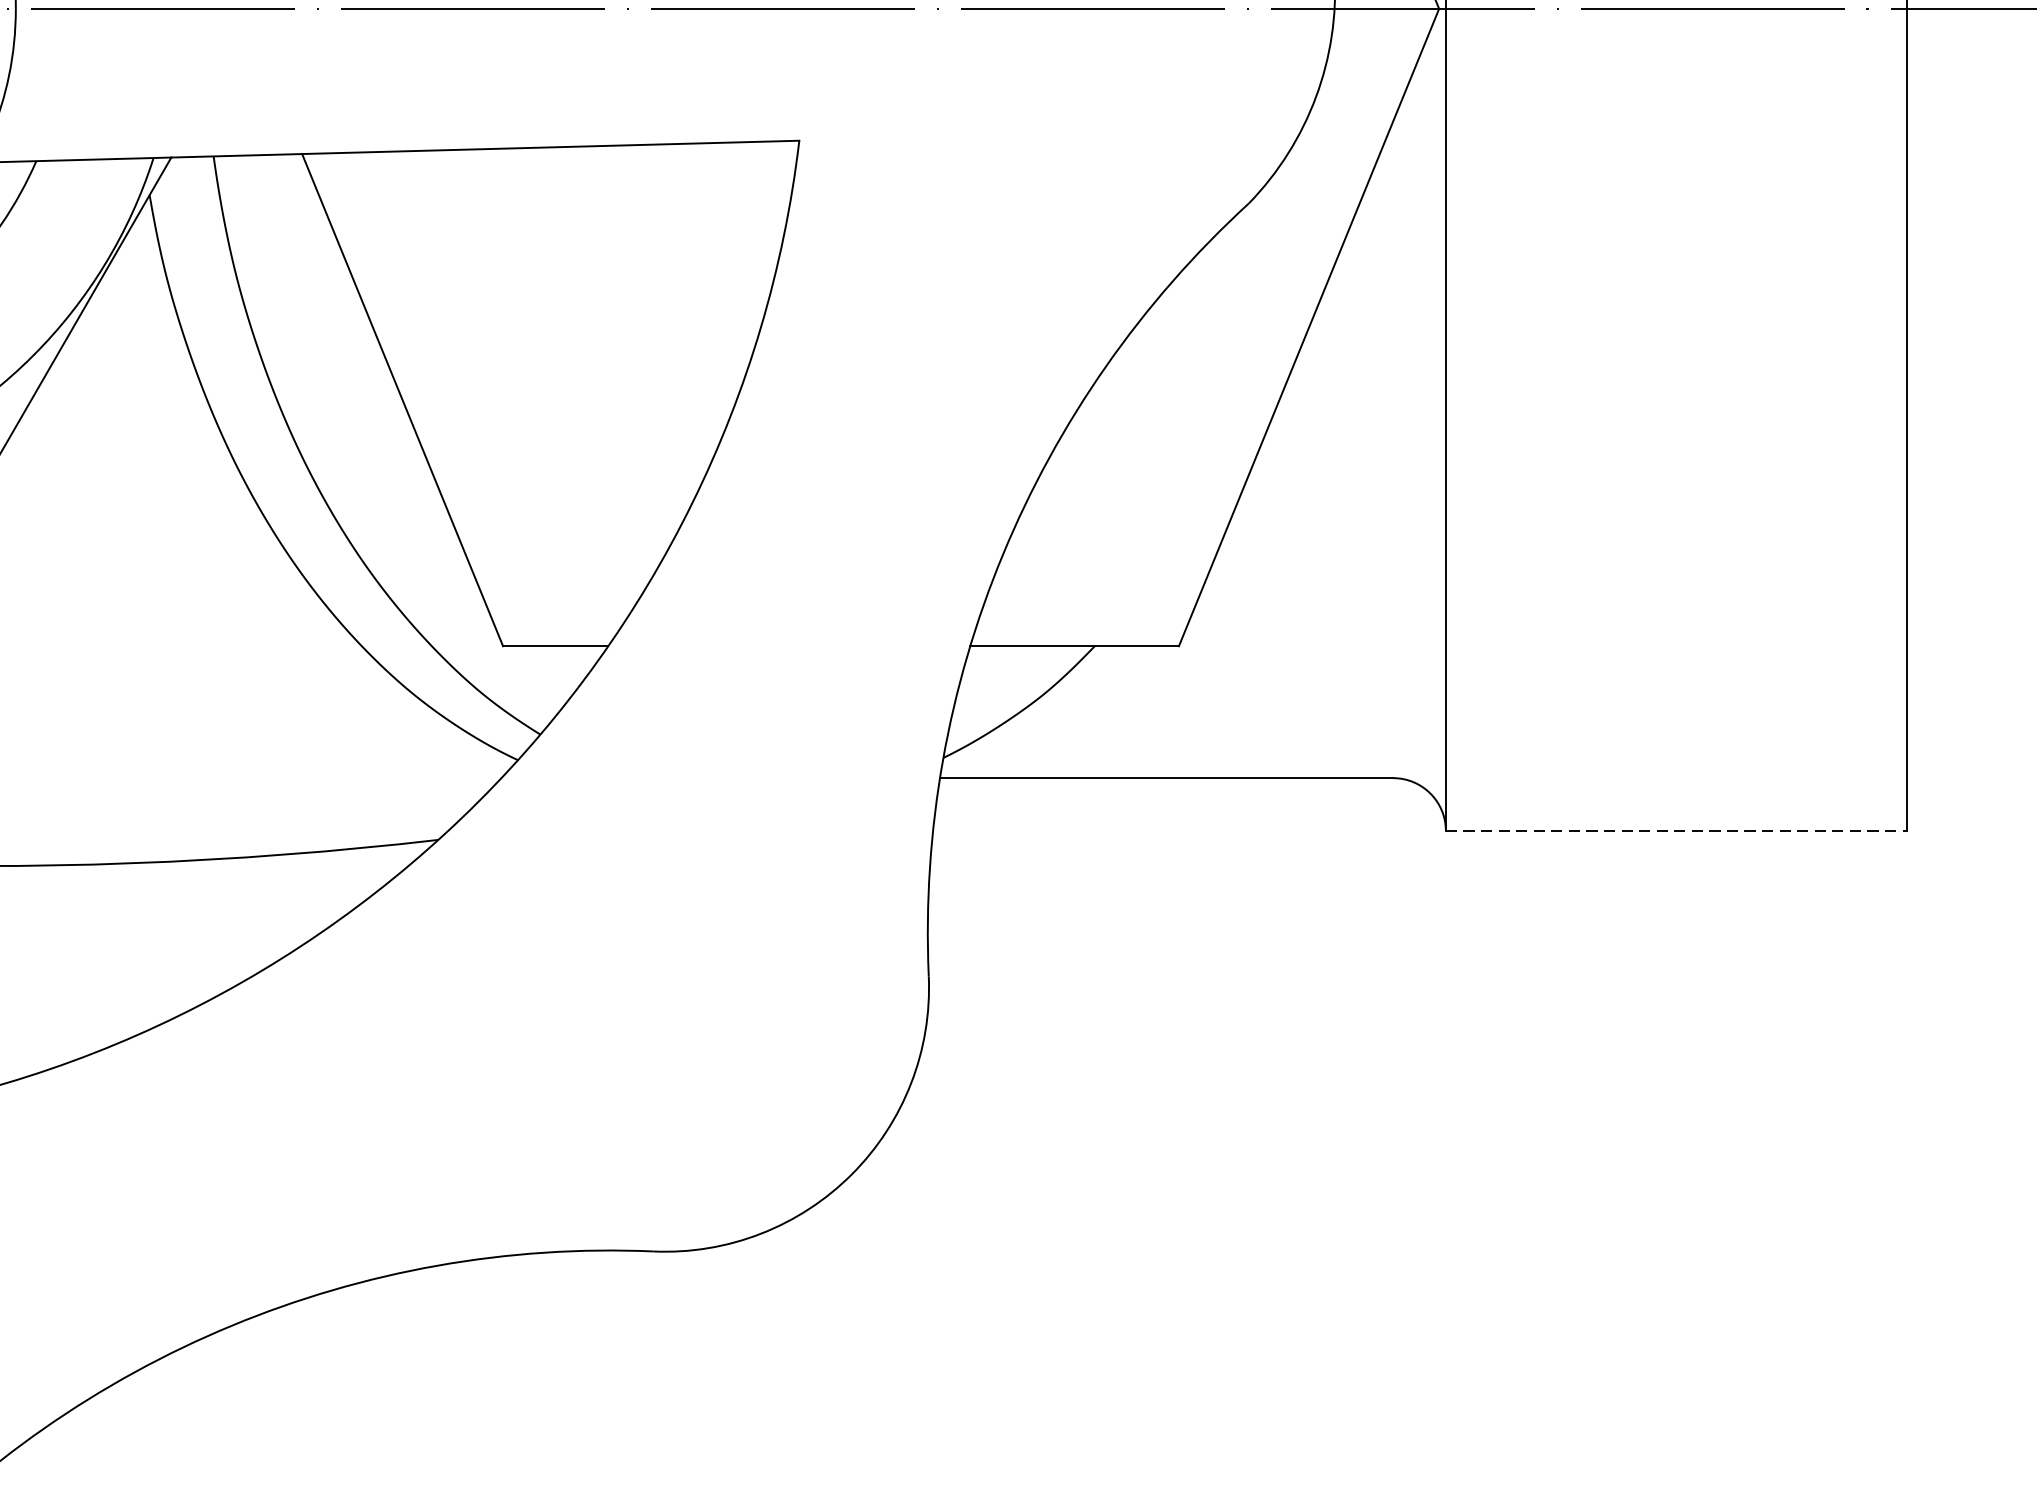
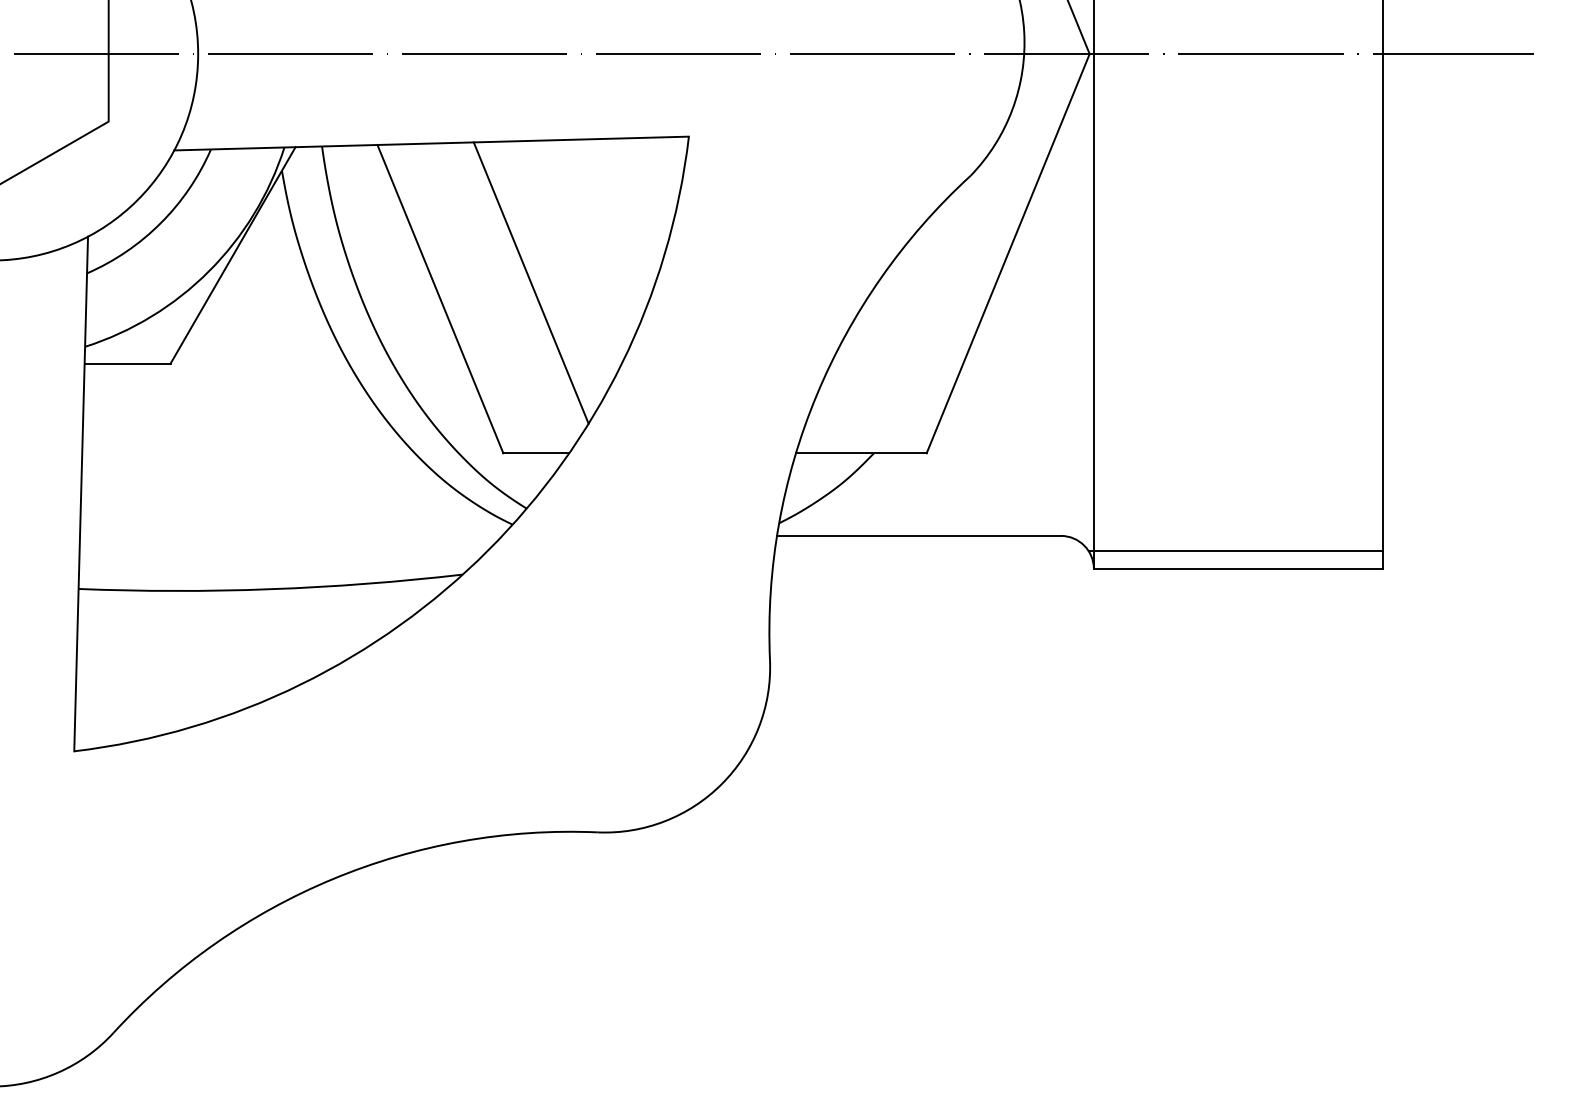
line: (546, 373) -> (530, 282), added
line: (1671, 803) -> (1235, 551), added
line: (1676, 830) -> (1238, 568), dashed -> solid

